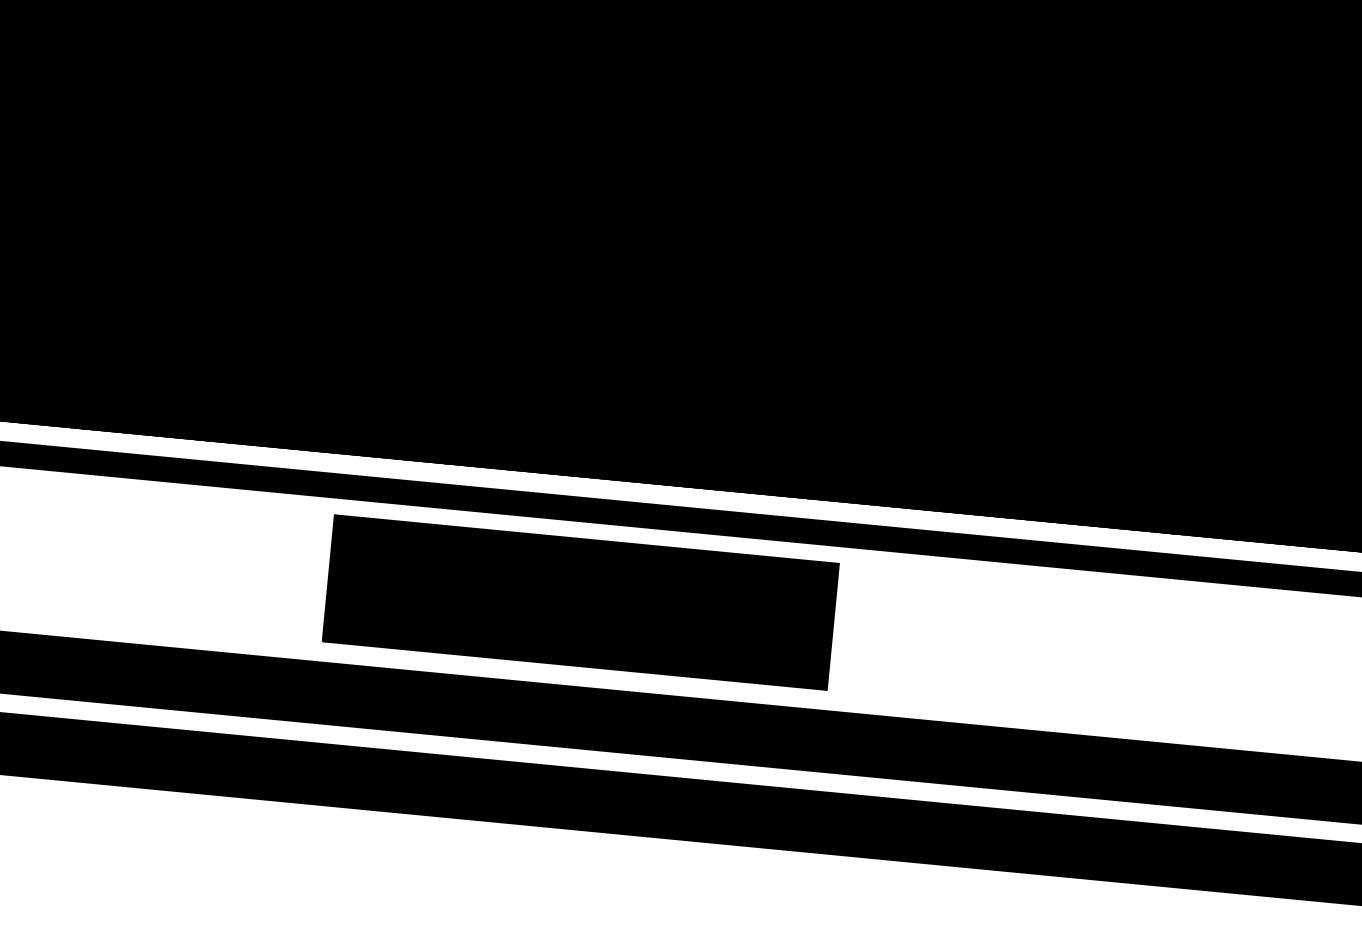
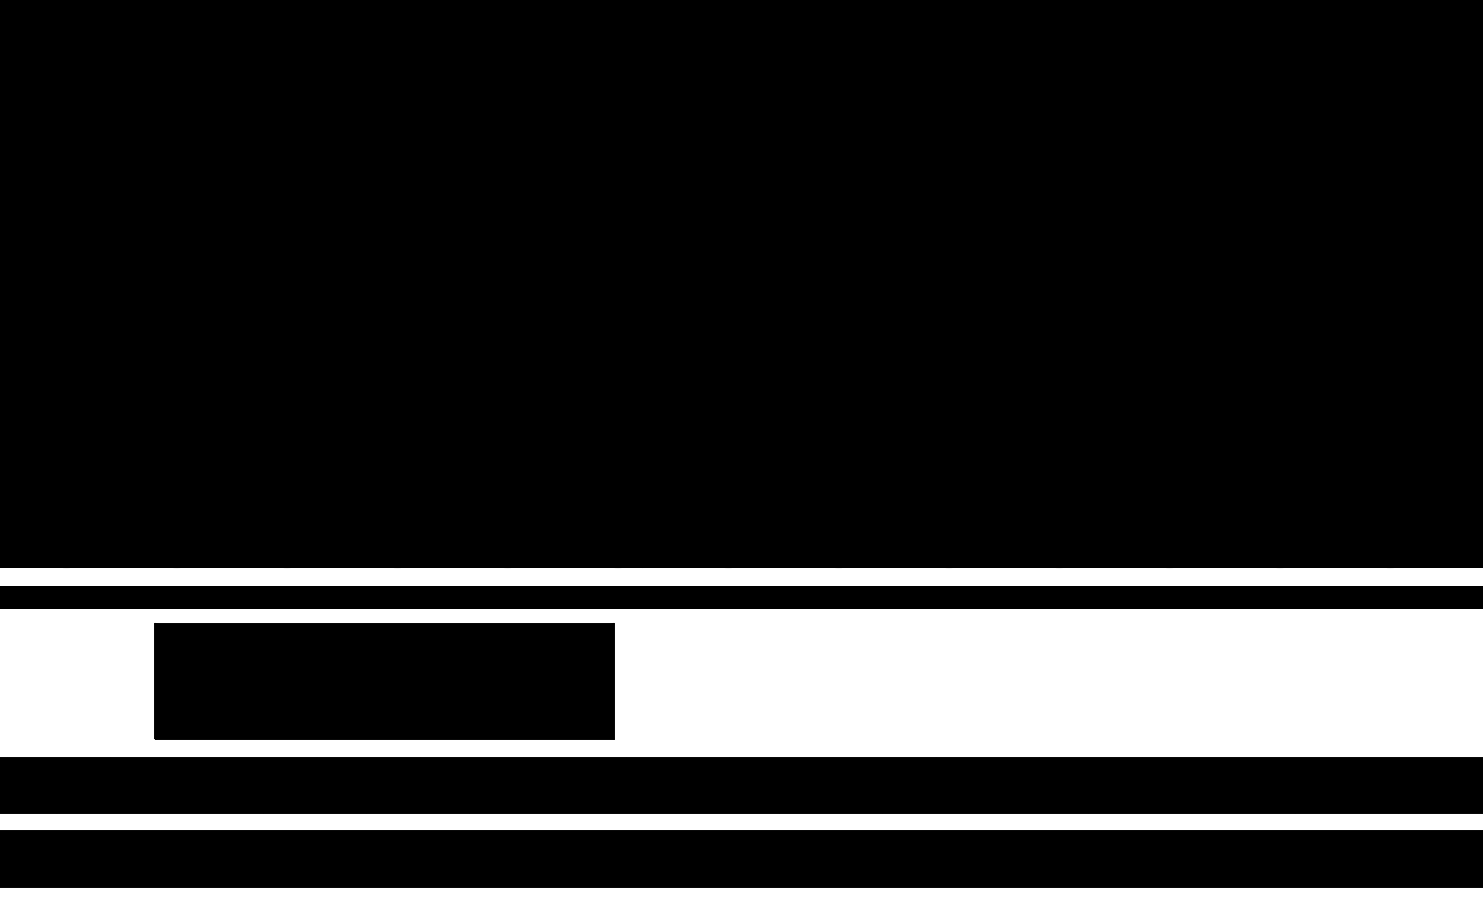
part: (580, 602) -> (384, 681), moved

